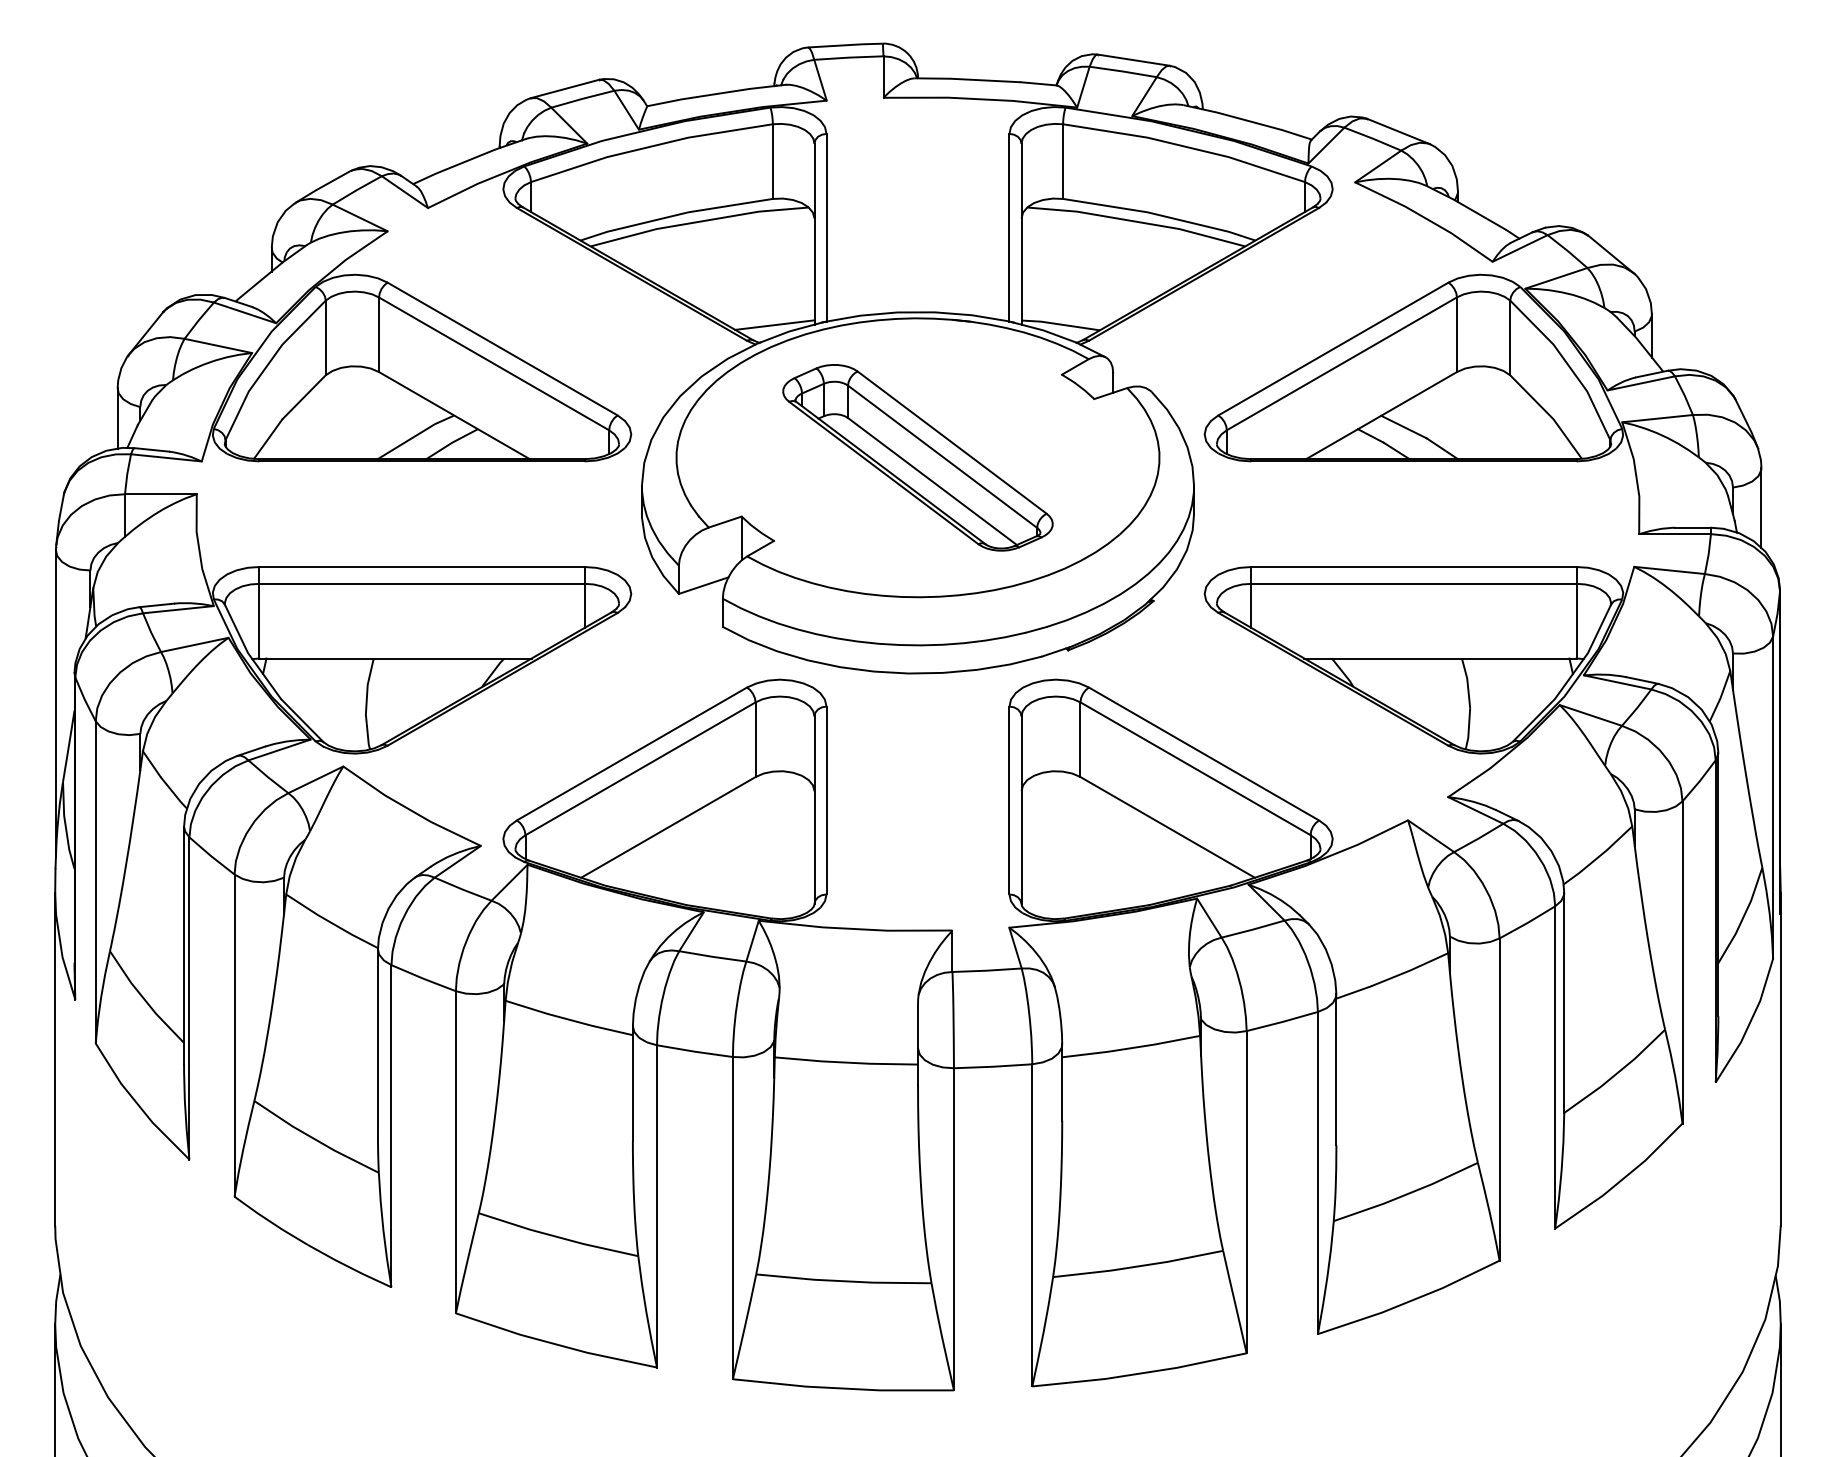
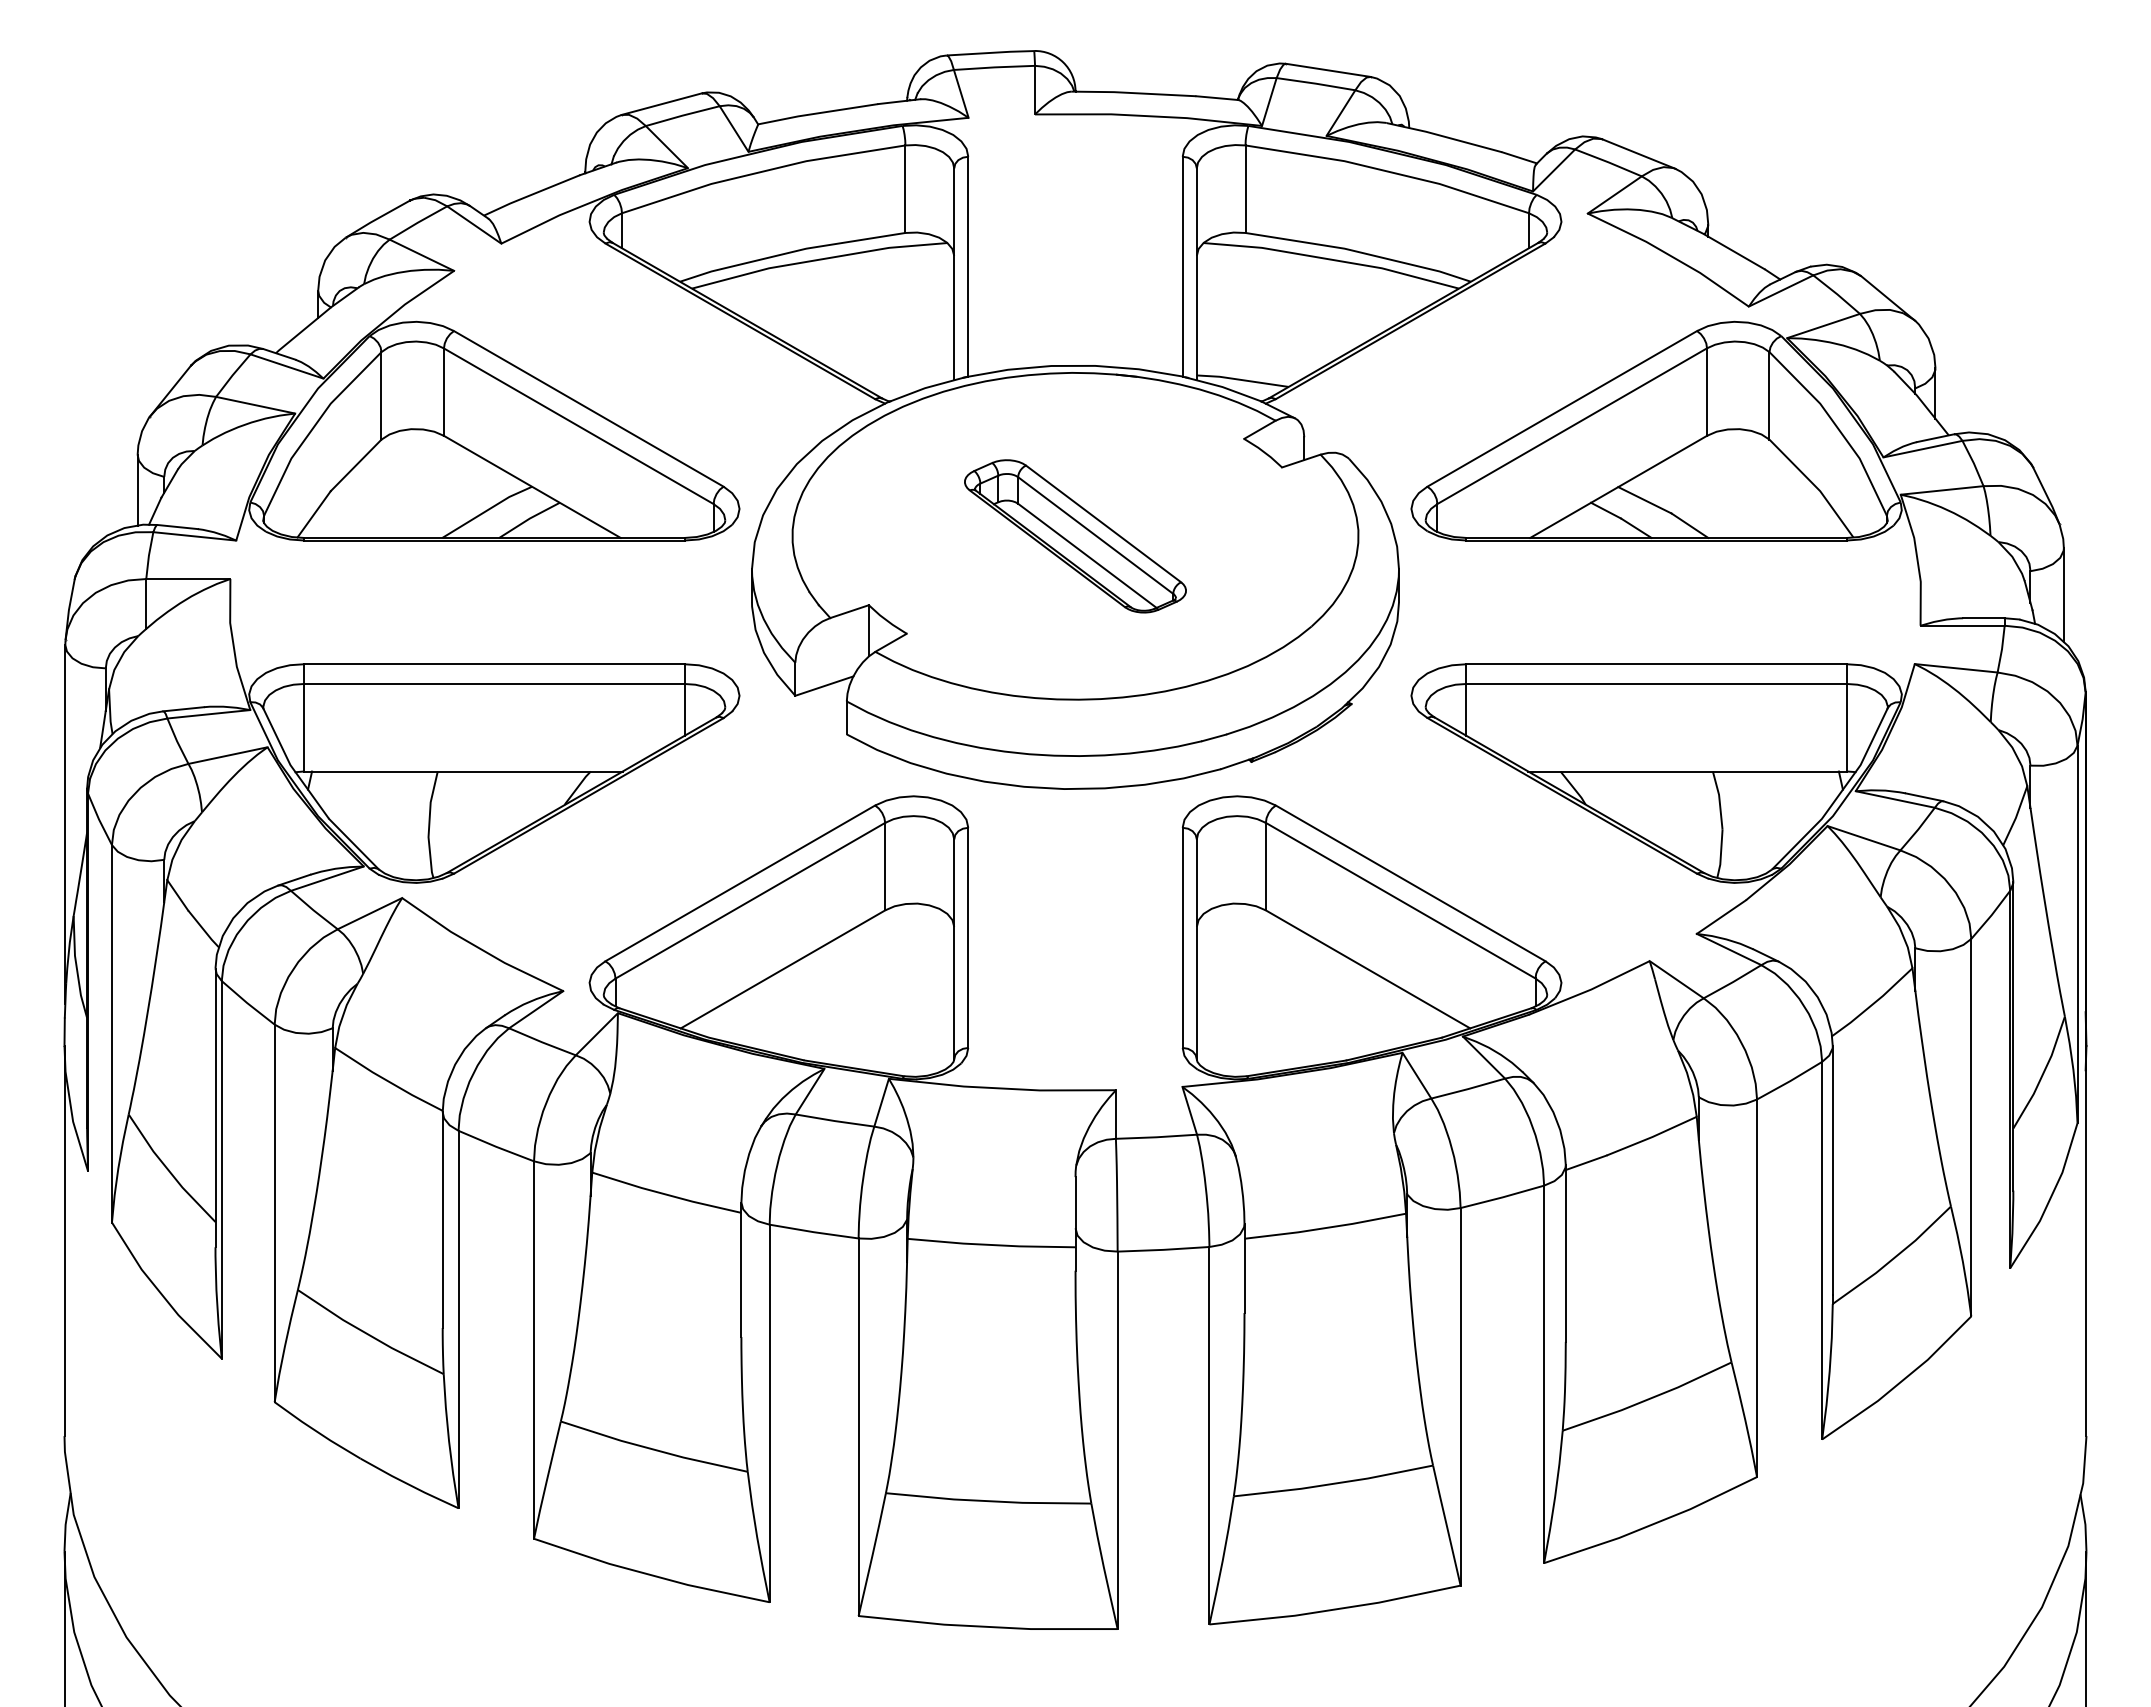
line: (774, 324) -> (907, 380), removed
part: (918, 457) -> (1075, 536), size x0.7

